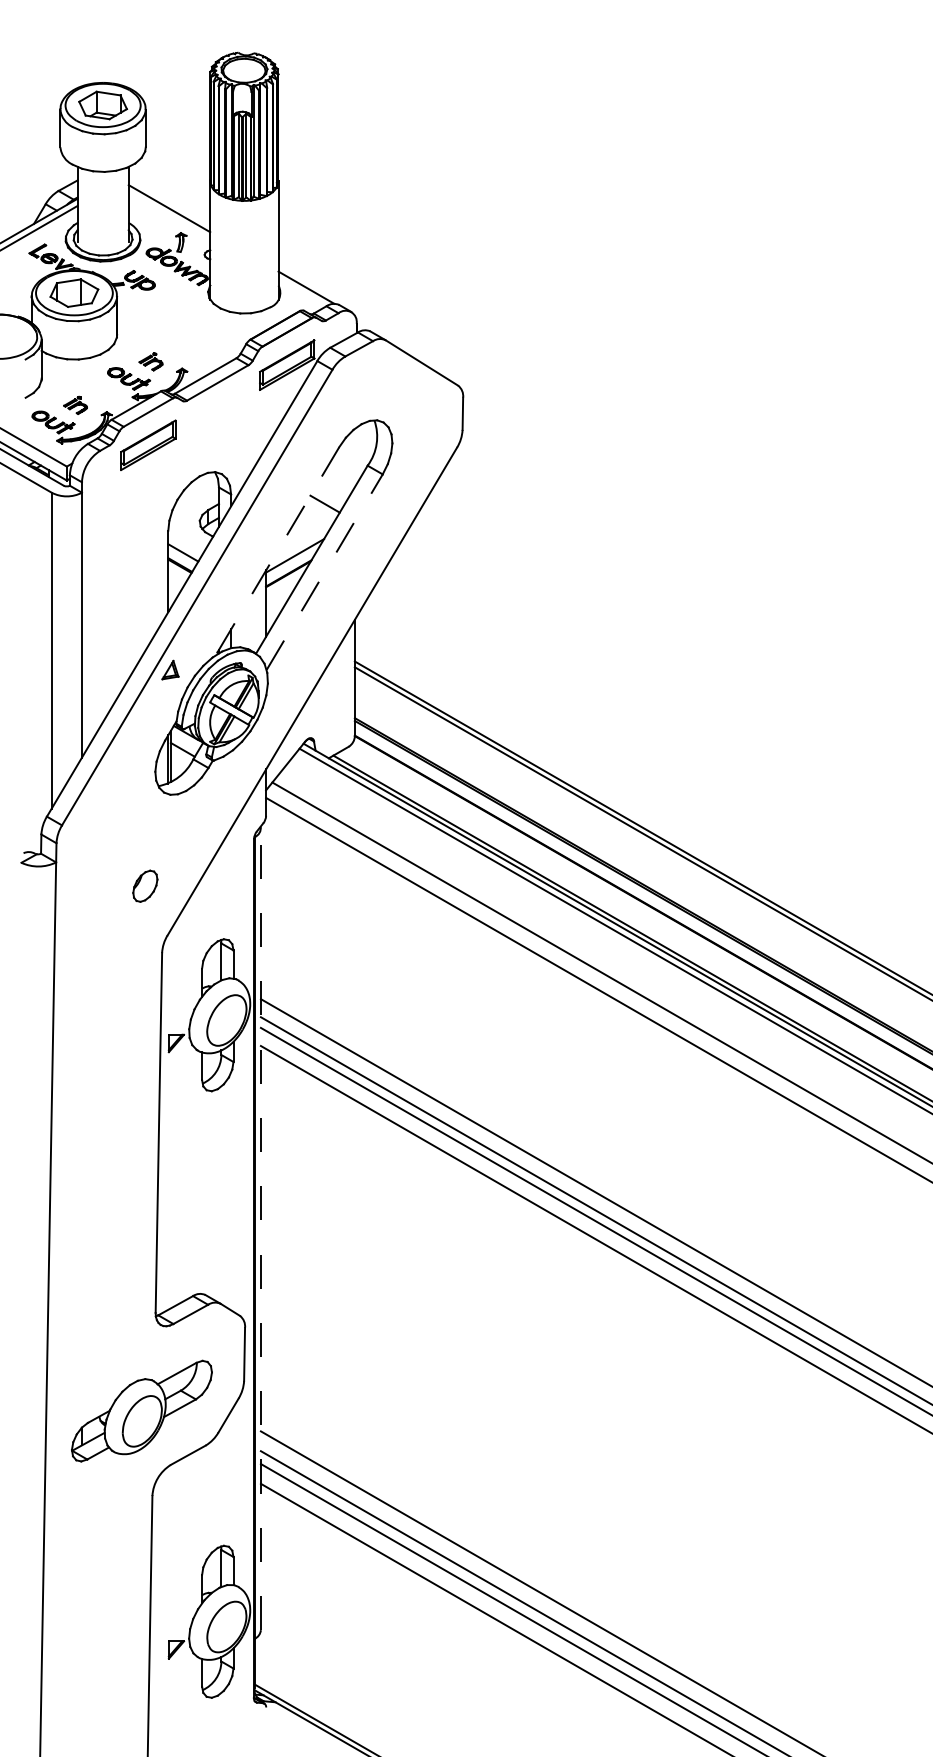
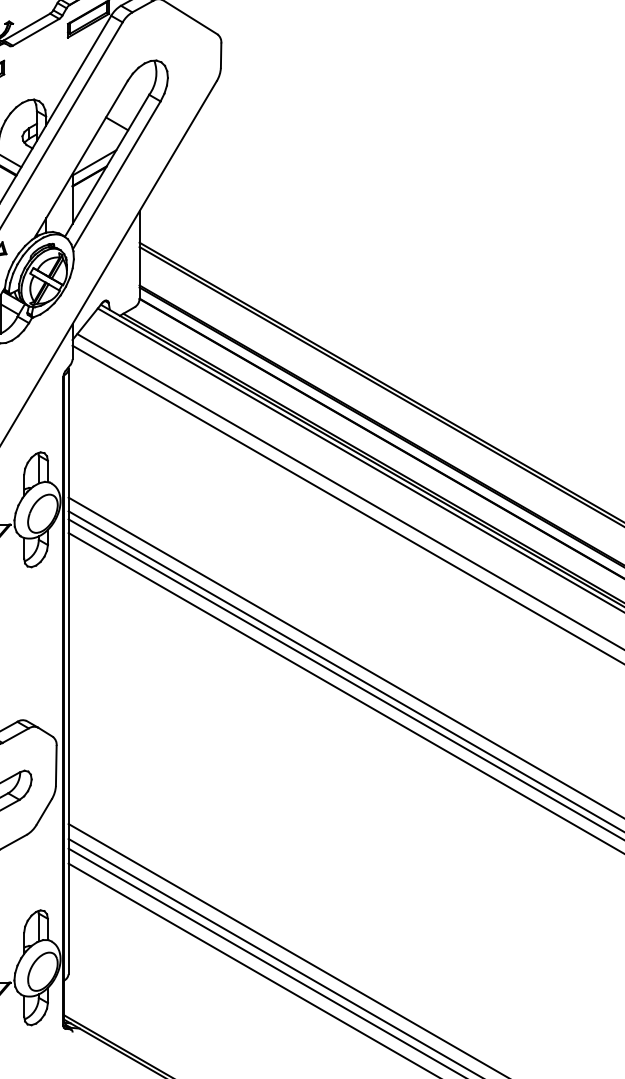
line: (277, 551) -> (81, 159), dashed -> solid
line: (324, 572) -> (116, 175), dashed -> solid
line: (260, 1229) -> (68, 671), dashed -> solid

